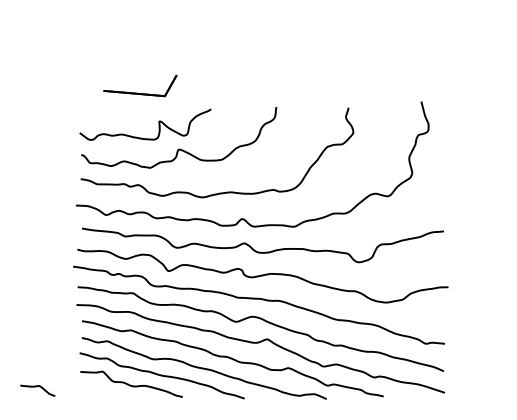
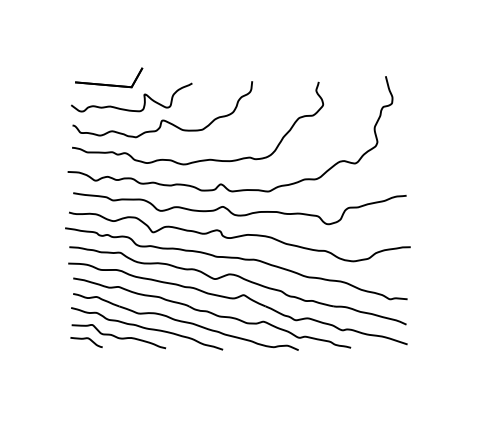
part: (140, 93) -> (109, 84), moved
curve: (37, 387) -> (86, 339), moved

